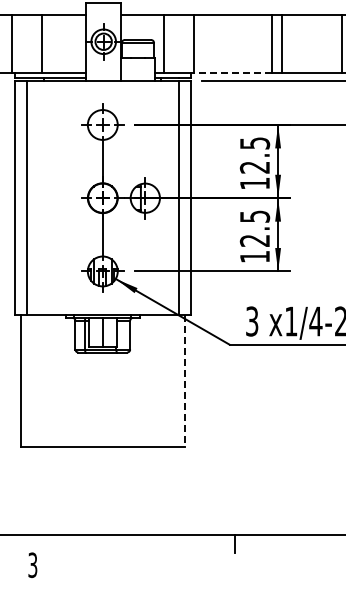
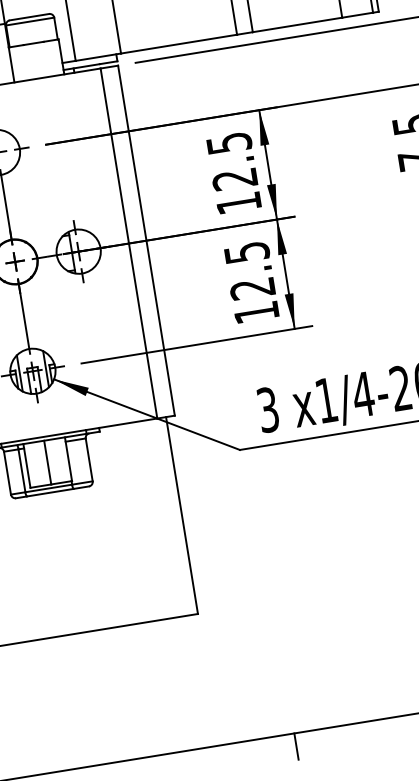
line: (232, 73) -> (178, 44), dashed -> solid
line: (184, 381) -> (181, 515), dashed -> solid

